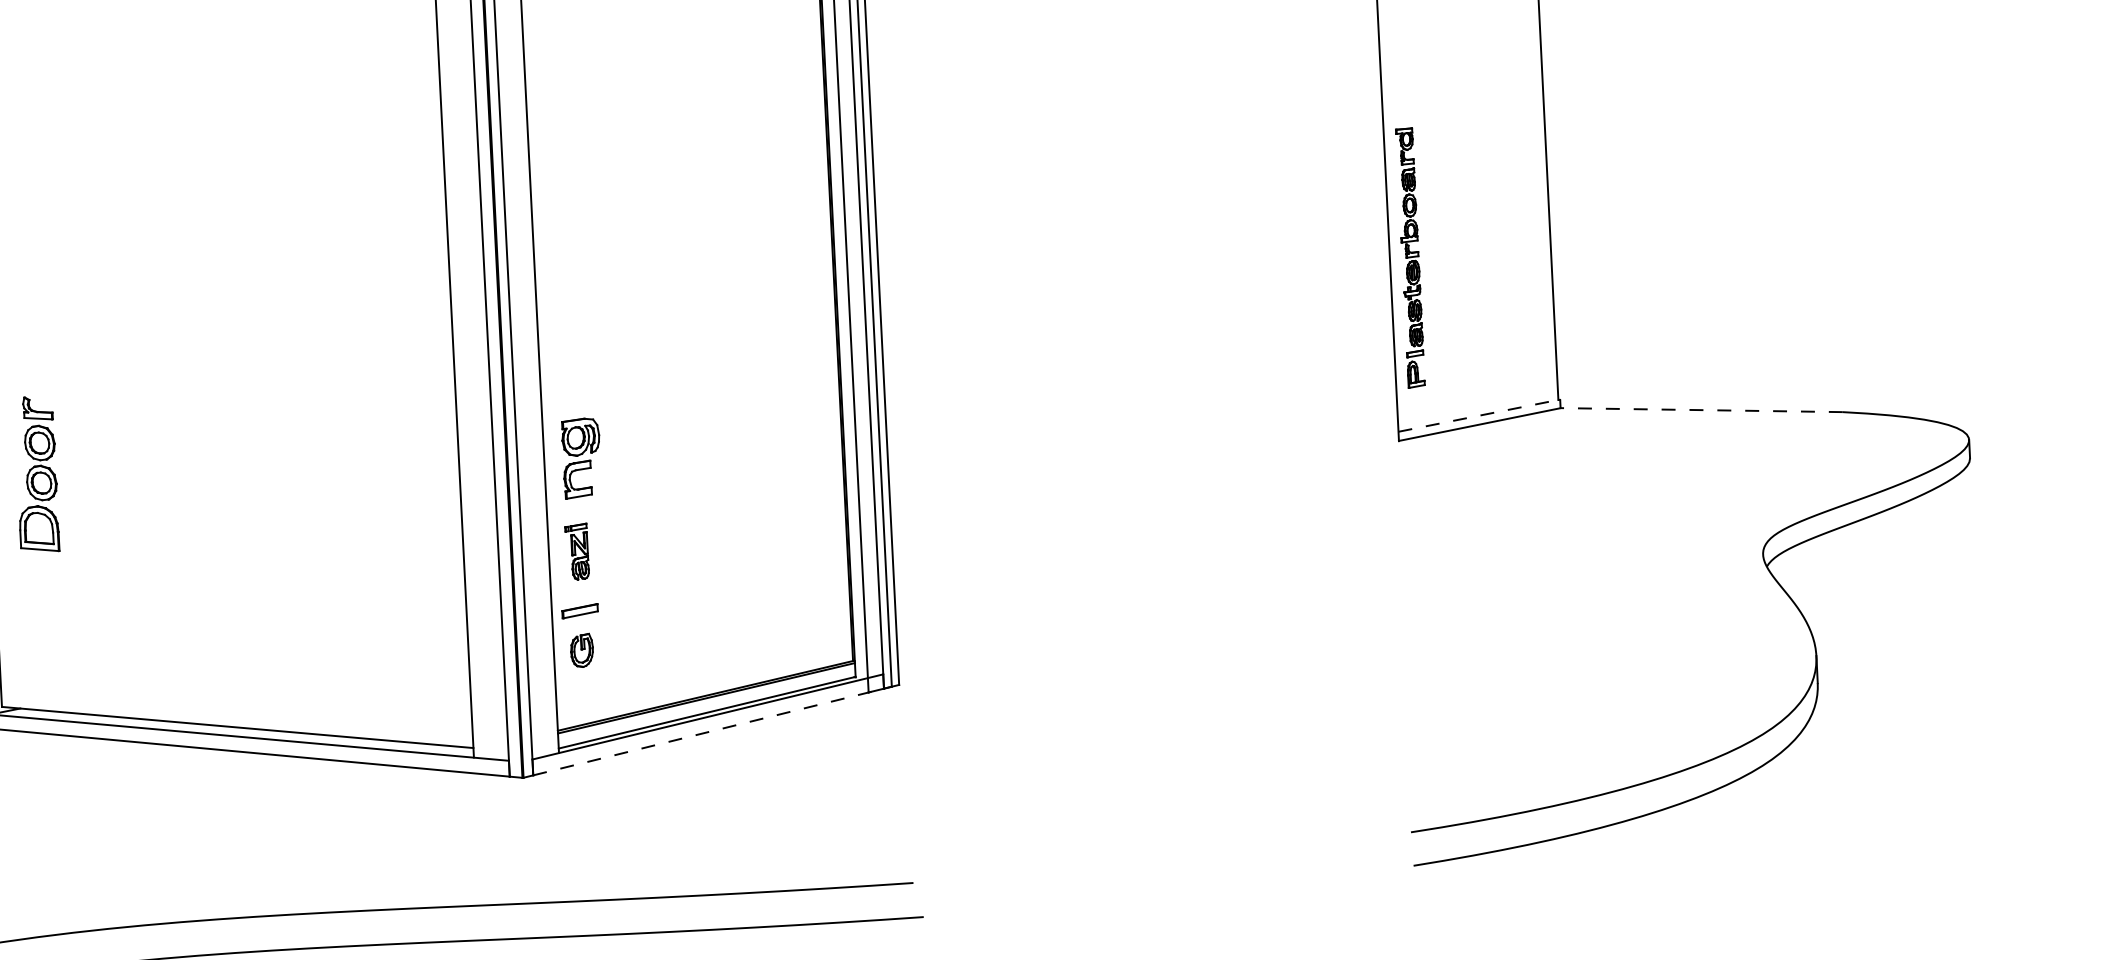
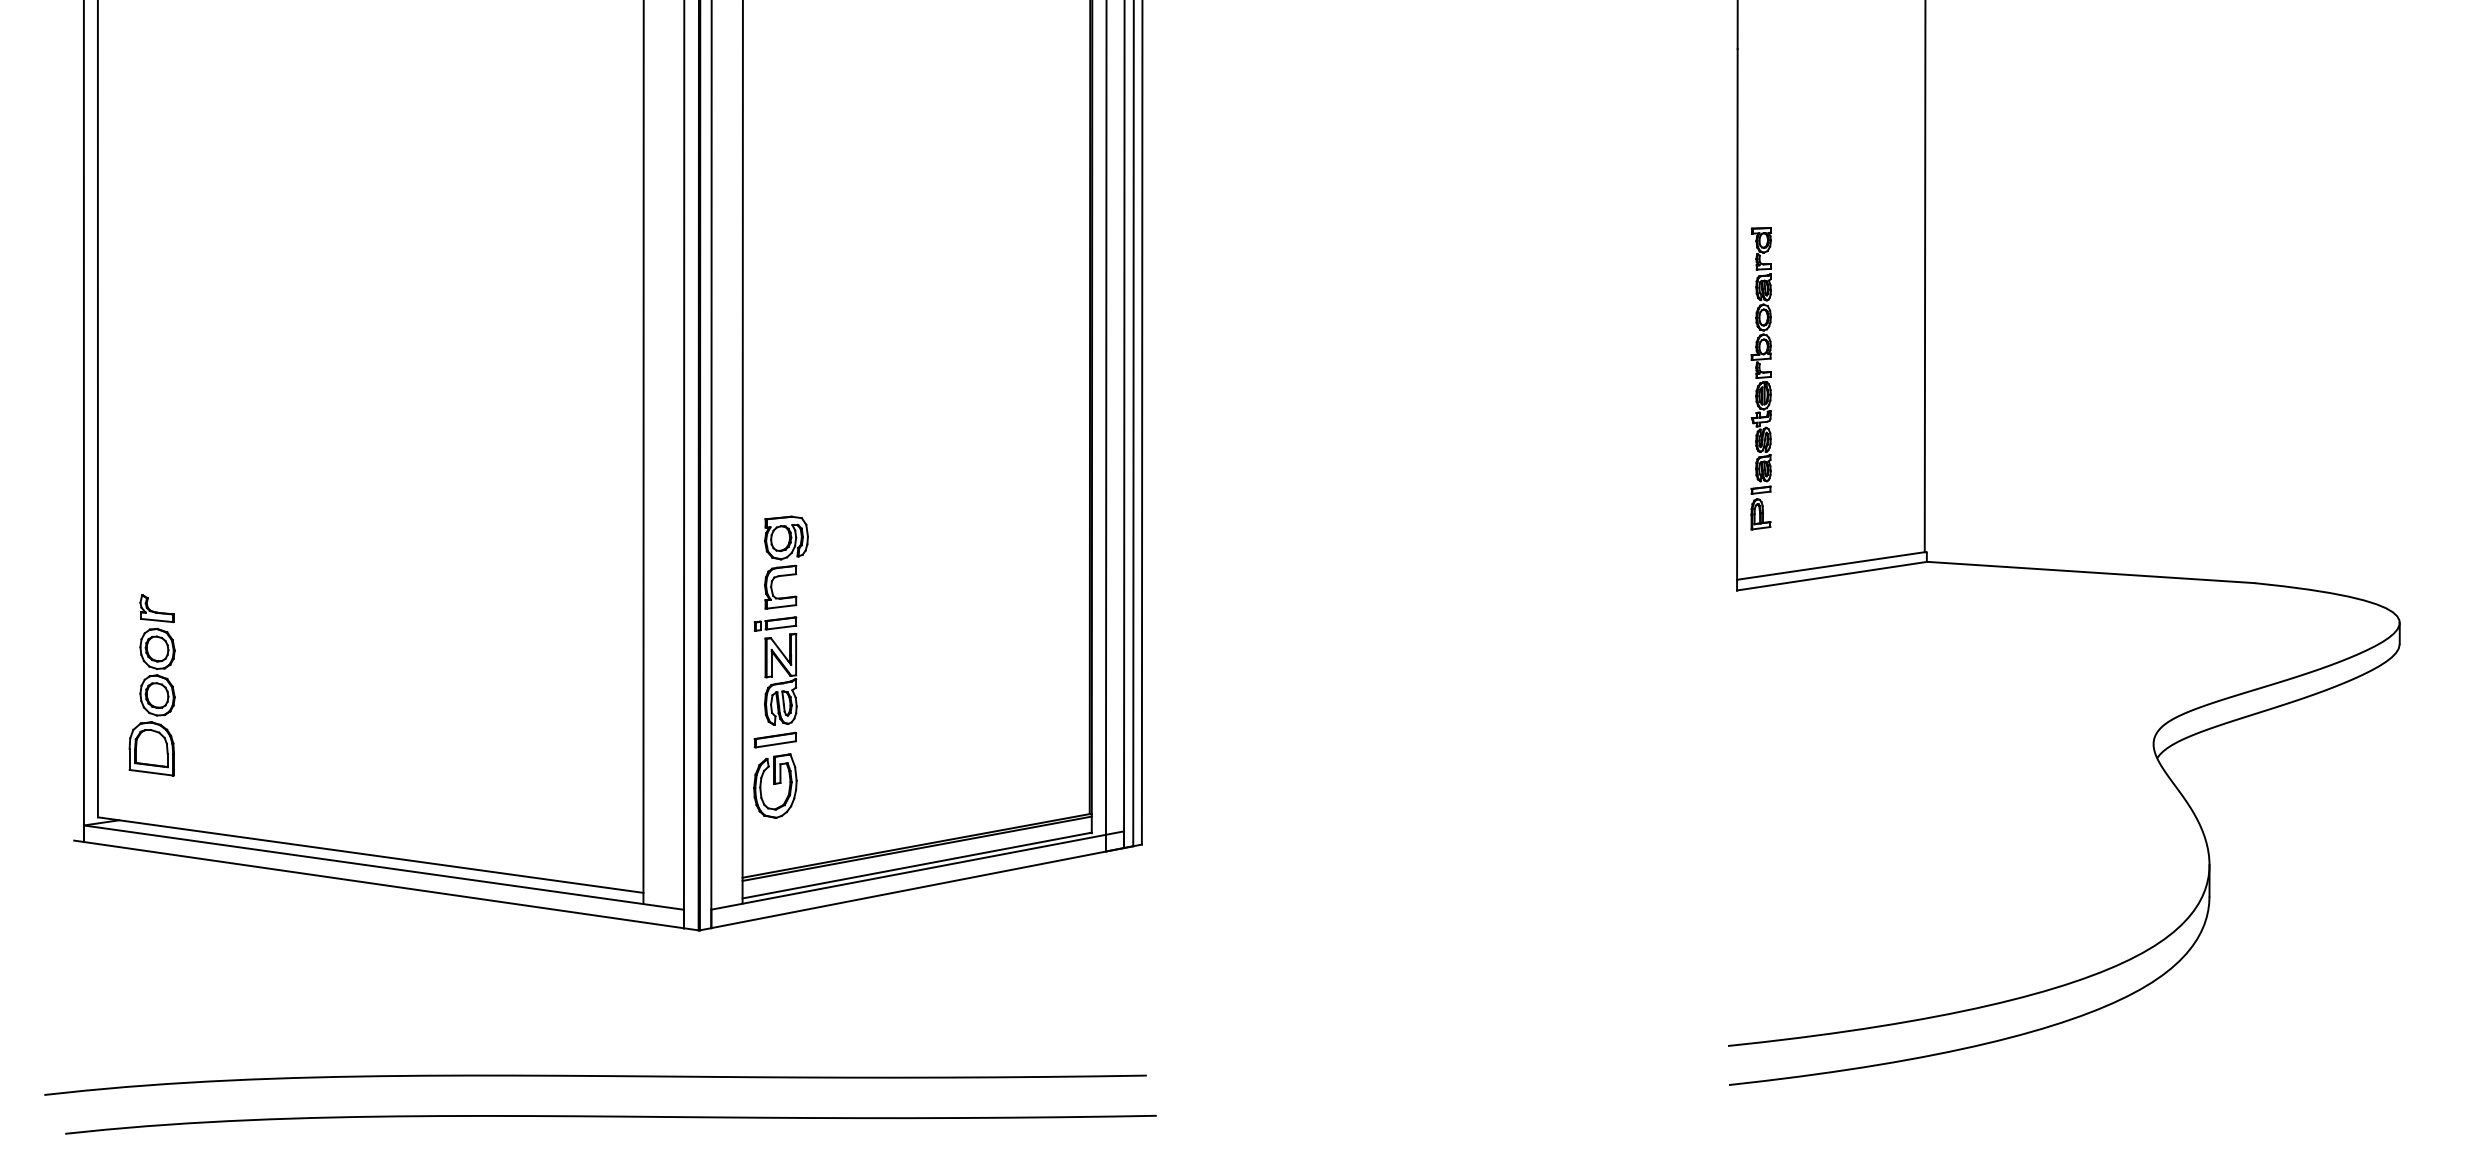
line: (1701, 410) -> (2090, 572), dashed -> solid
line: (1478, 415) -> (1831, 565), dashed -> solid
part: (36, 474) -> (151, 685), moved
part: (577, 551) -> (775, 670), size x1.67
part: (582, 650) -> (775, 785), size x1.67
line: (709, 732) -> (918, 888), dashed -> solid

